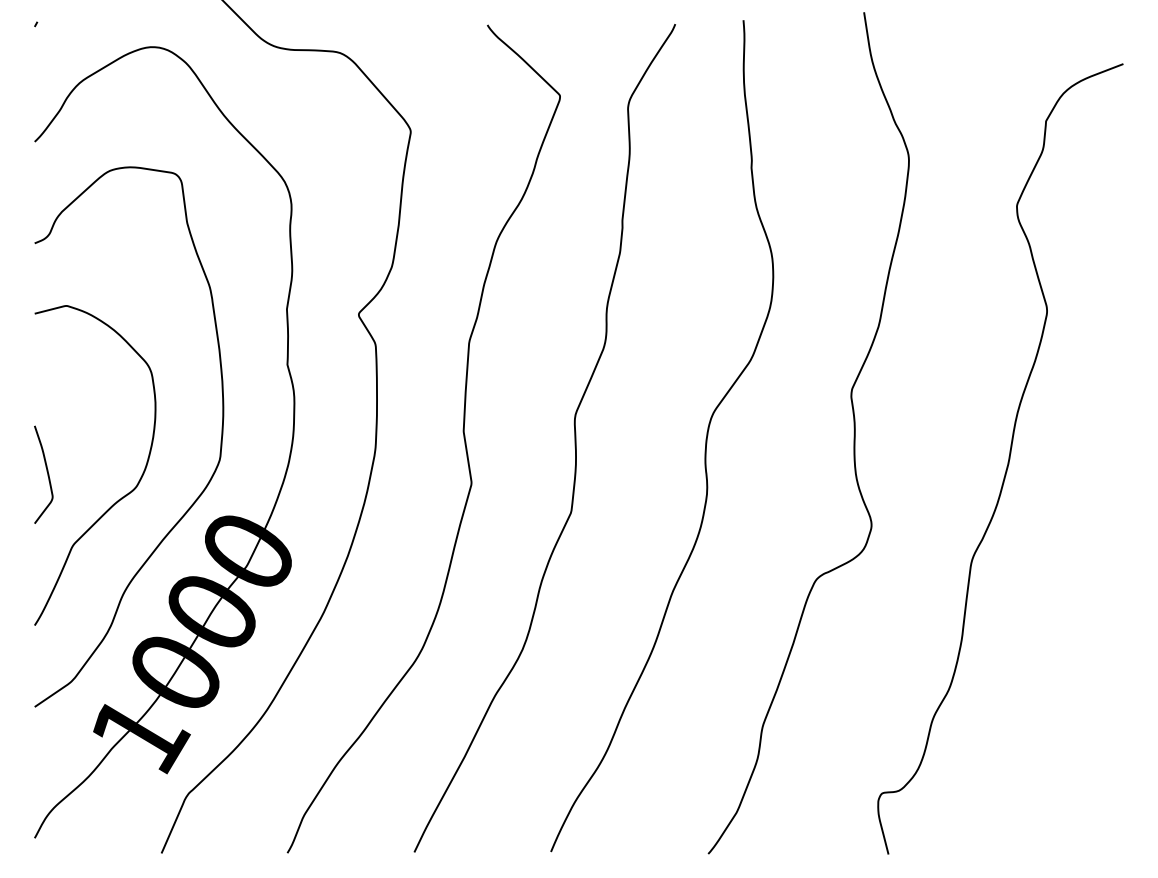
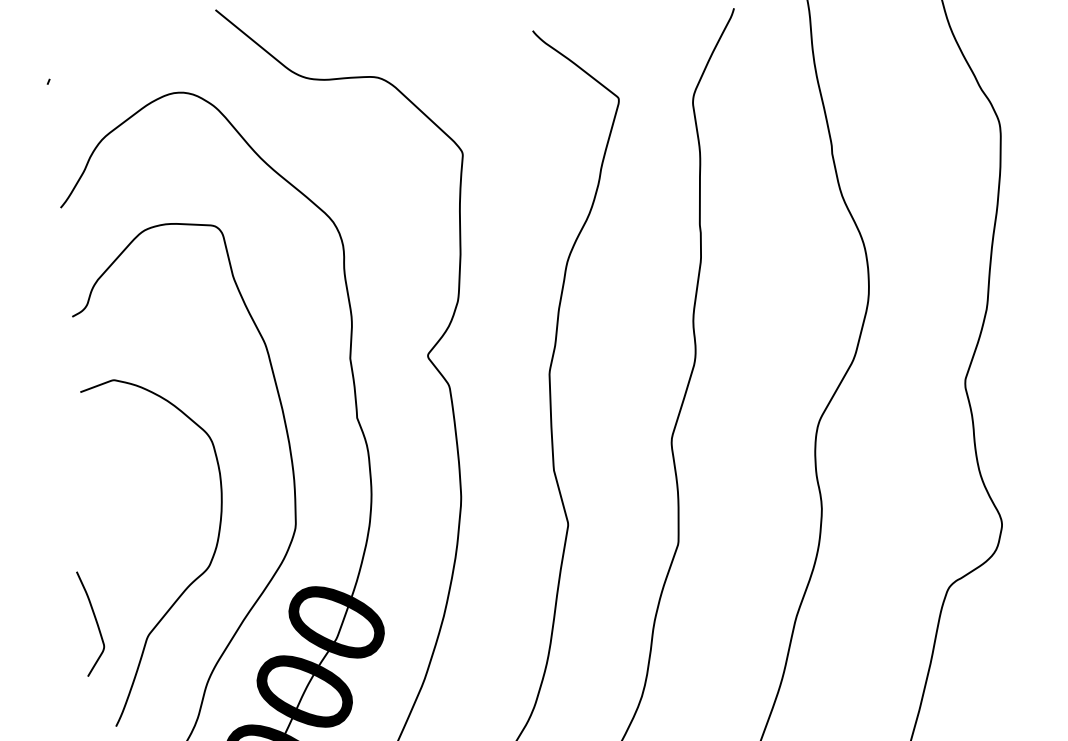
curve: (47, 474) -> (96, 622), moved

